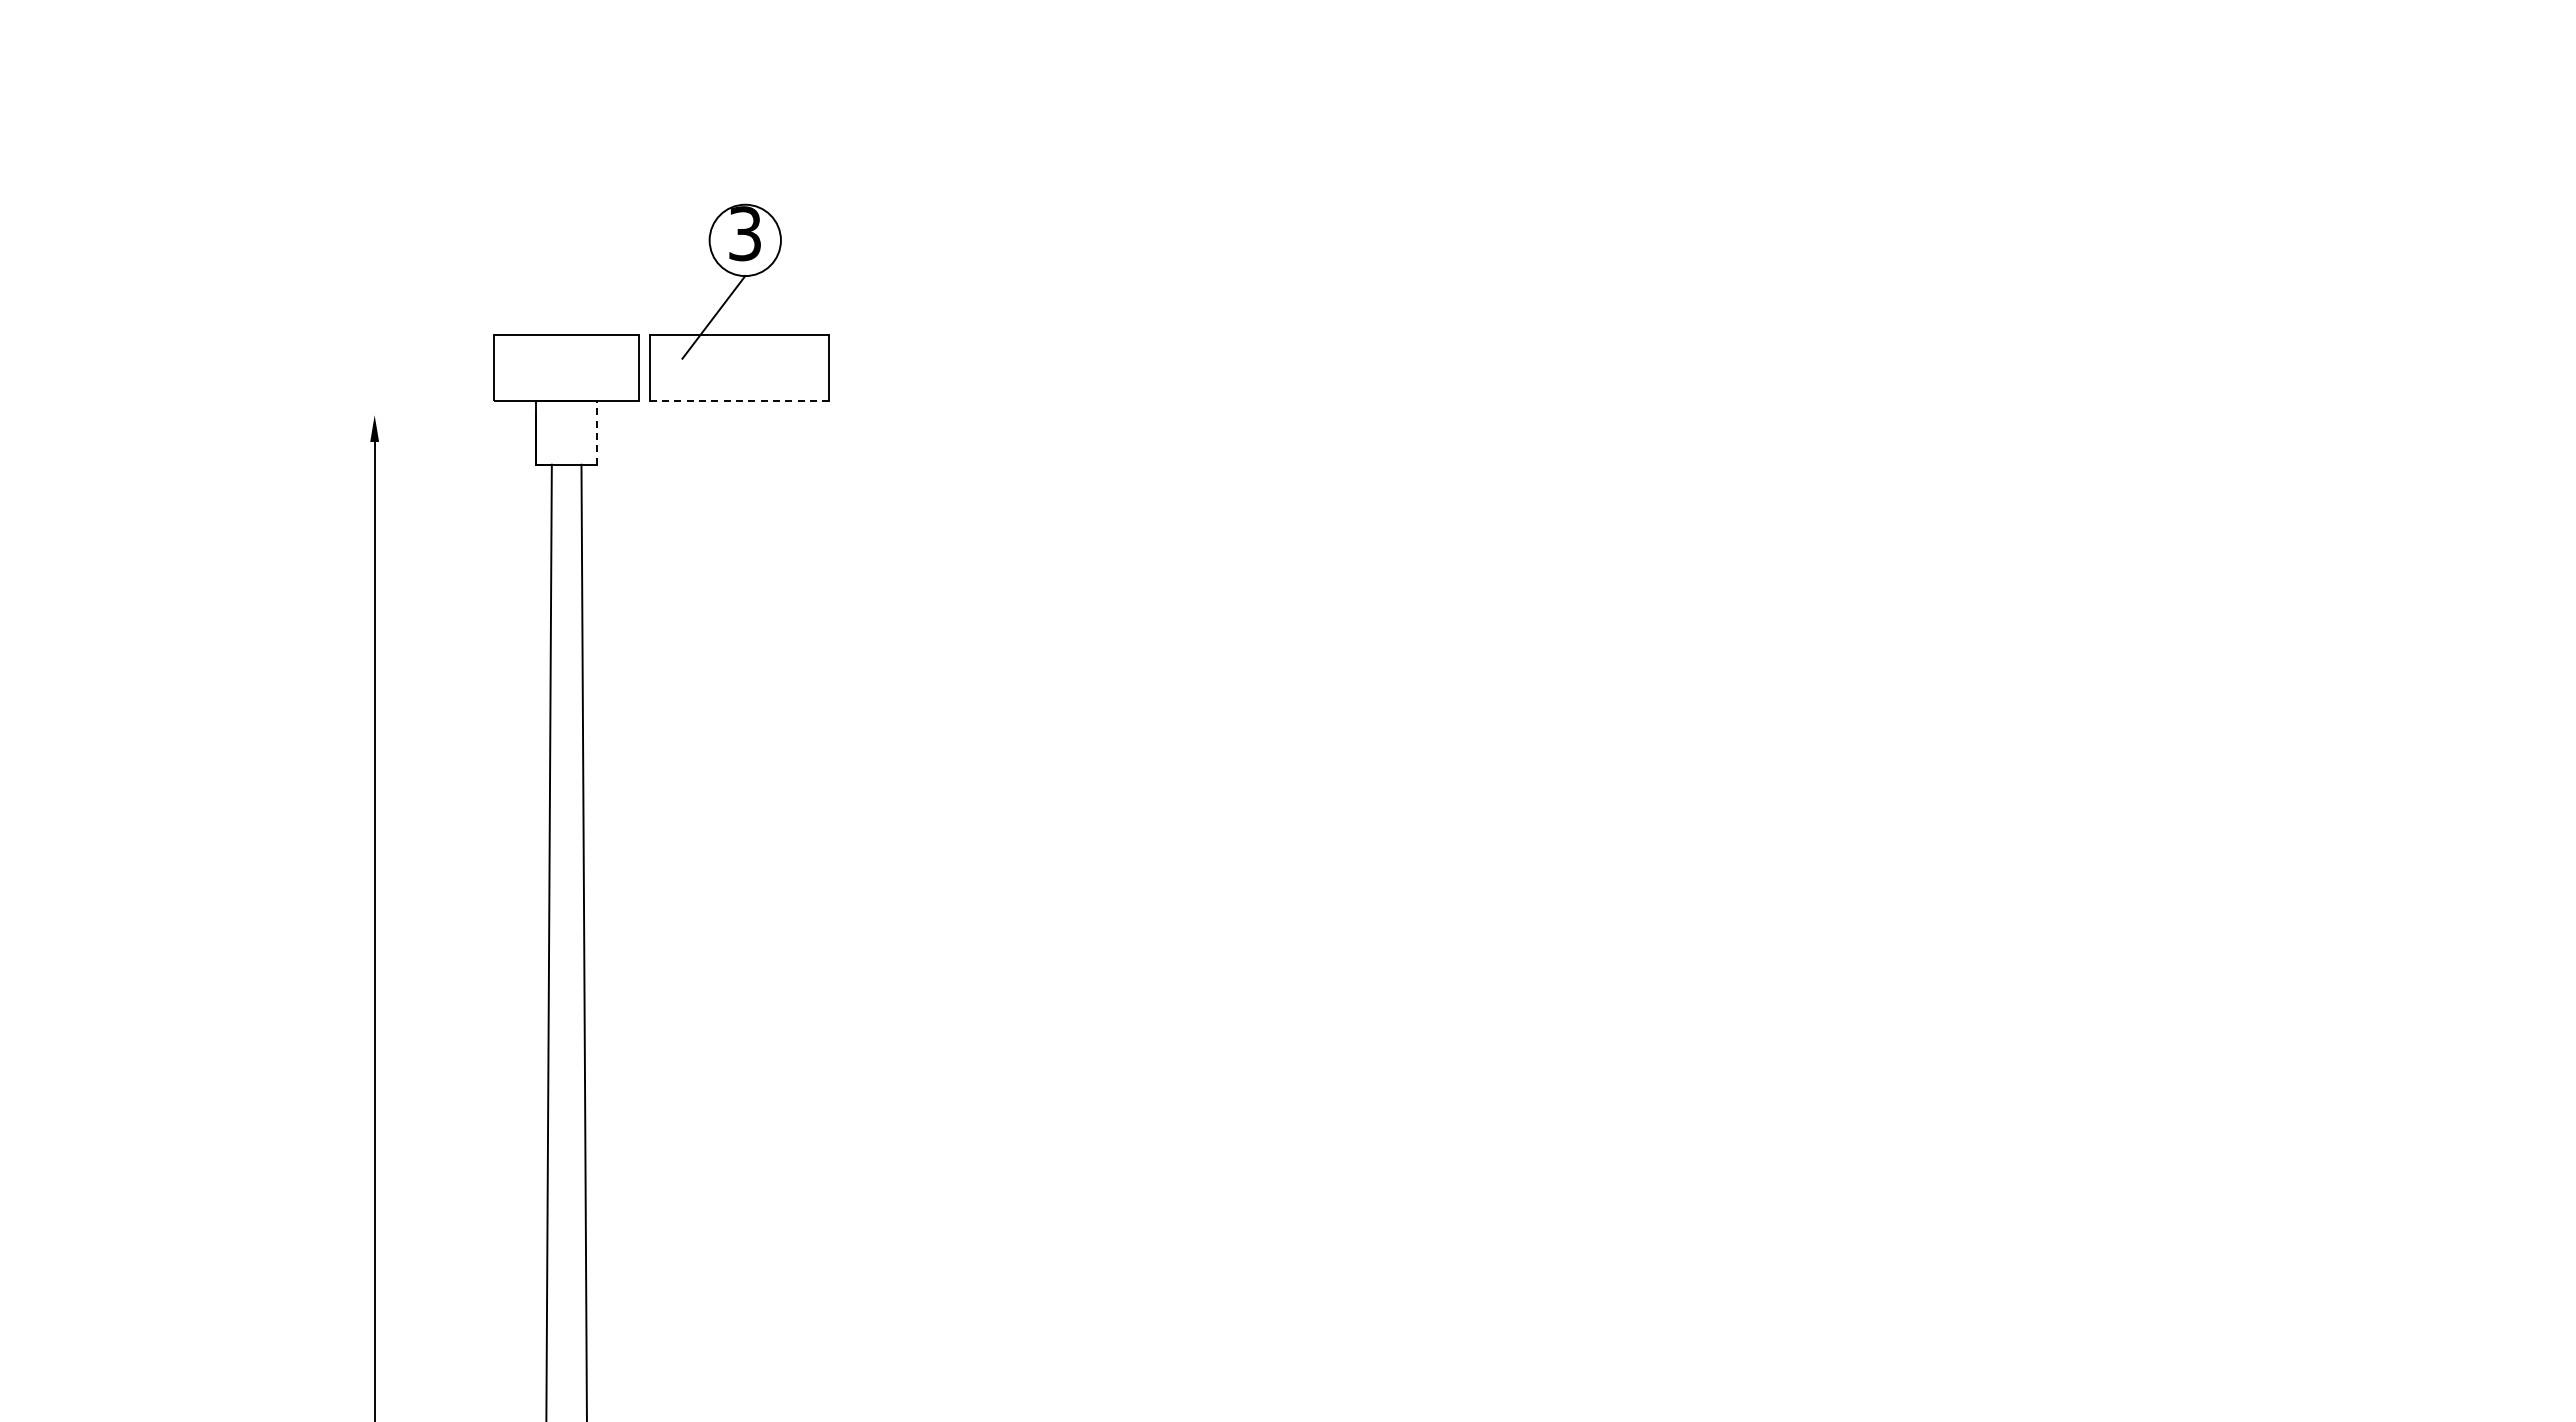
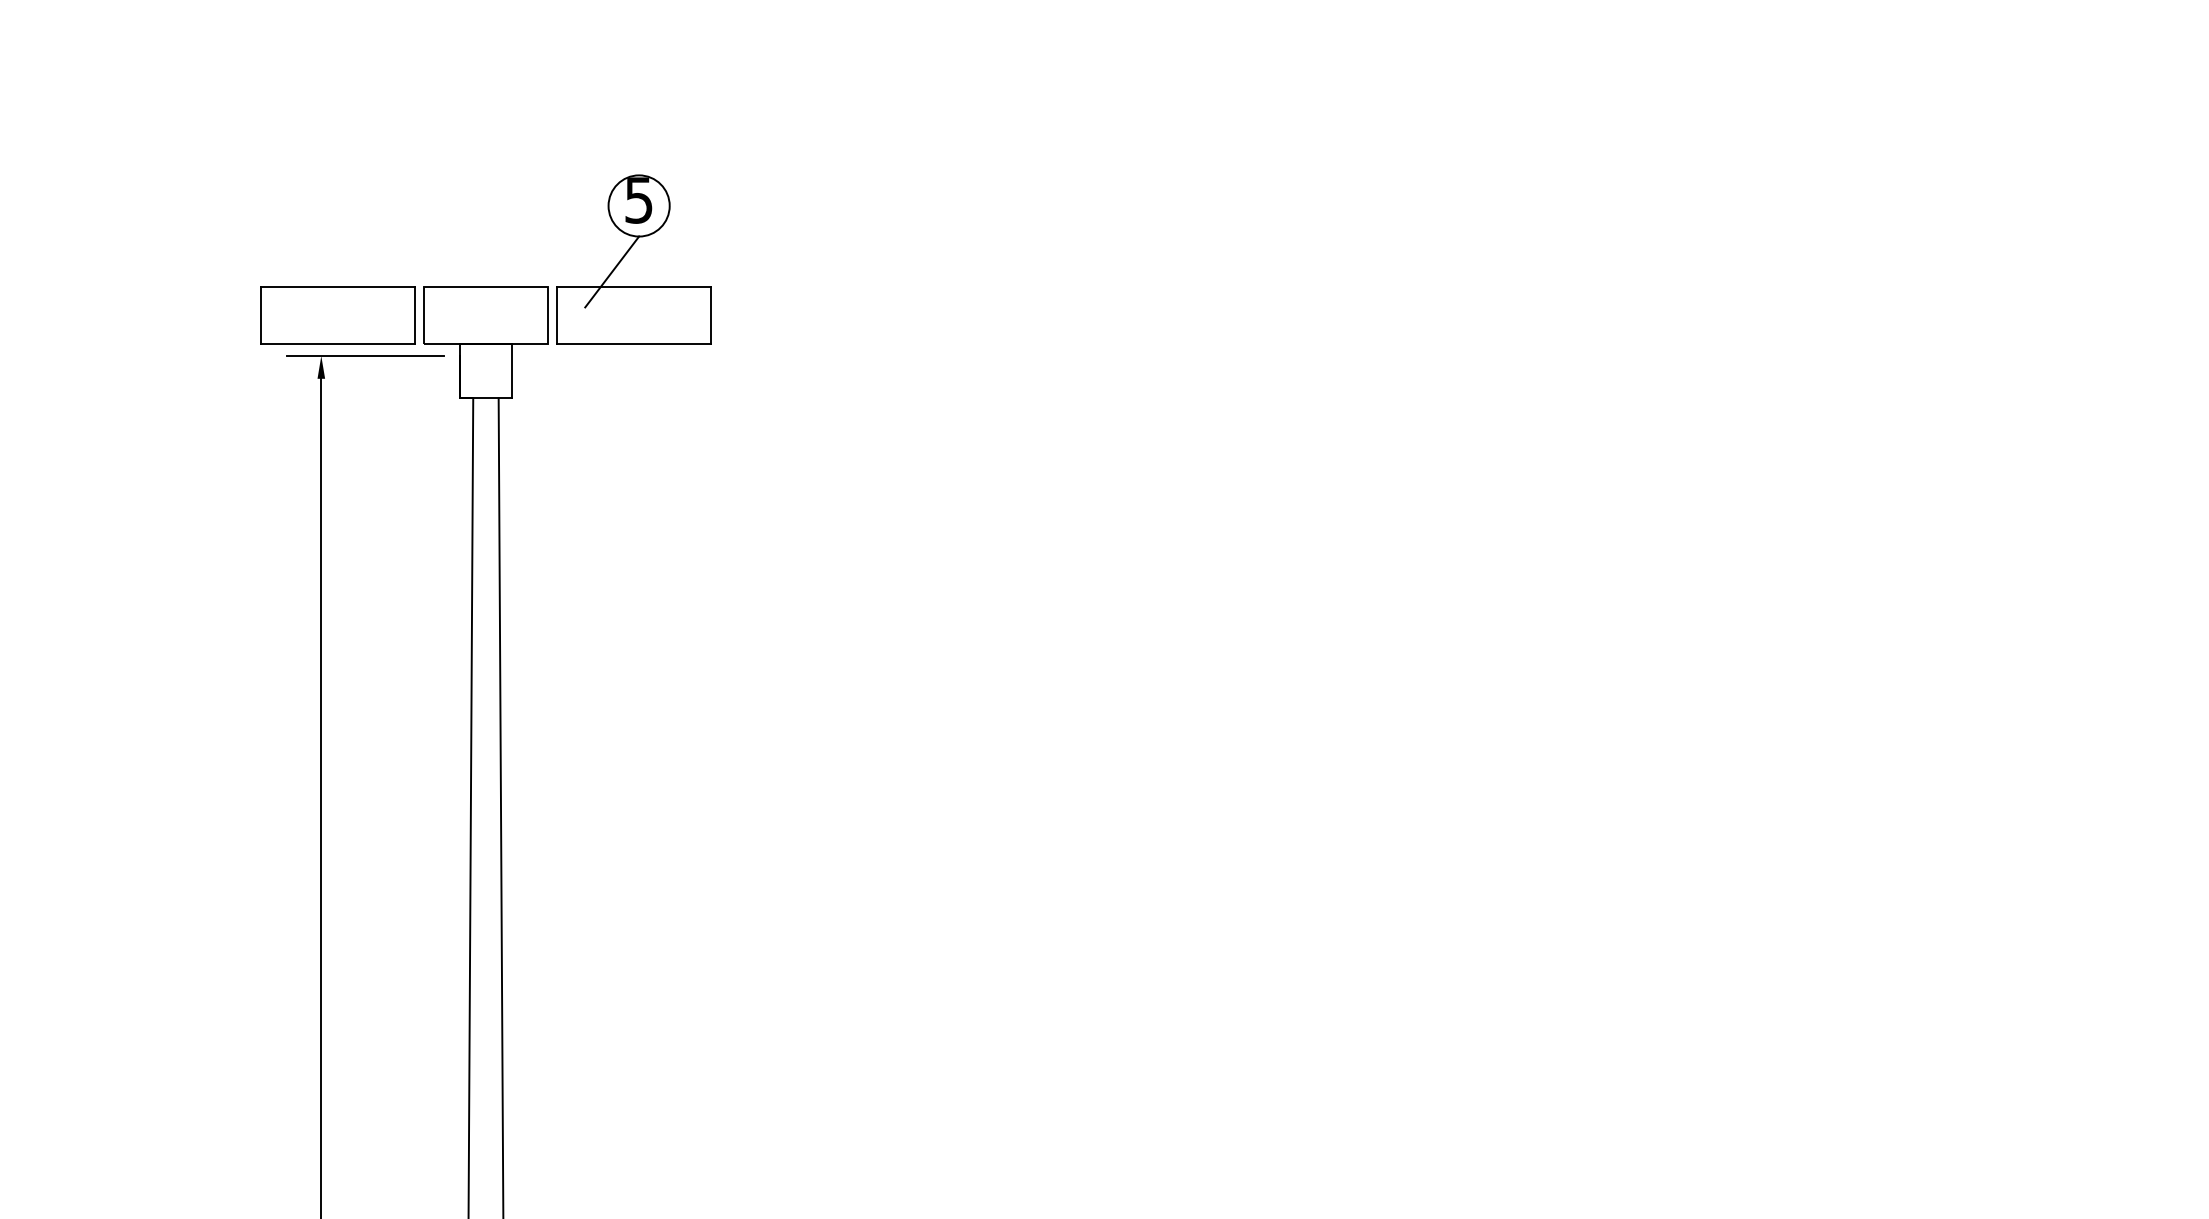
text: (744, 233) -> (638, 200), 3 -> 5
part: (394, 367) -> (338, 314), added
line: (739, 401) -> (634, 344), dashed -> solid
line: (425, 415) -> (364, 356), added
line: (597, 432) -> (512, 370), dashed -> solid

